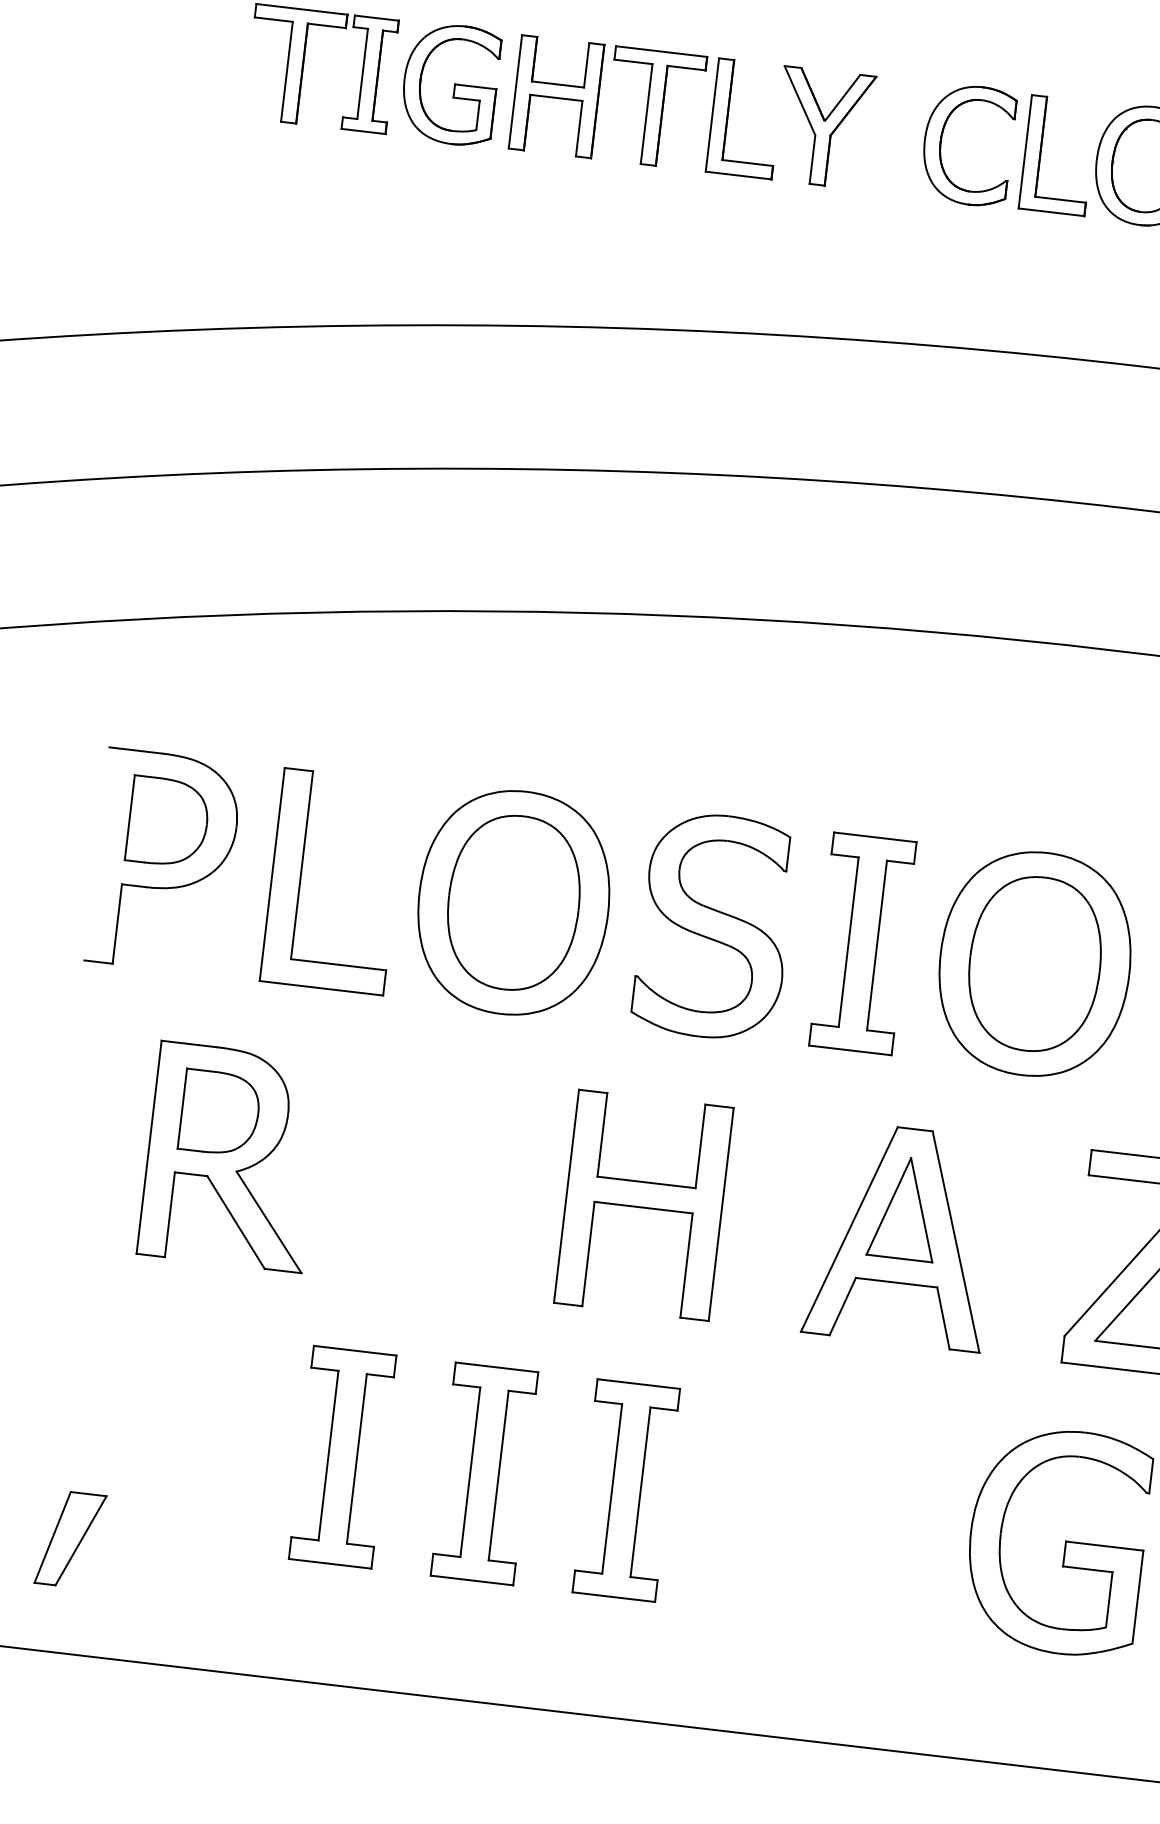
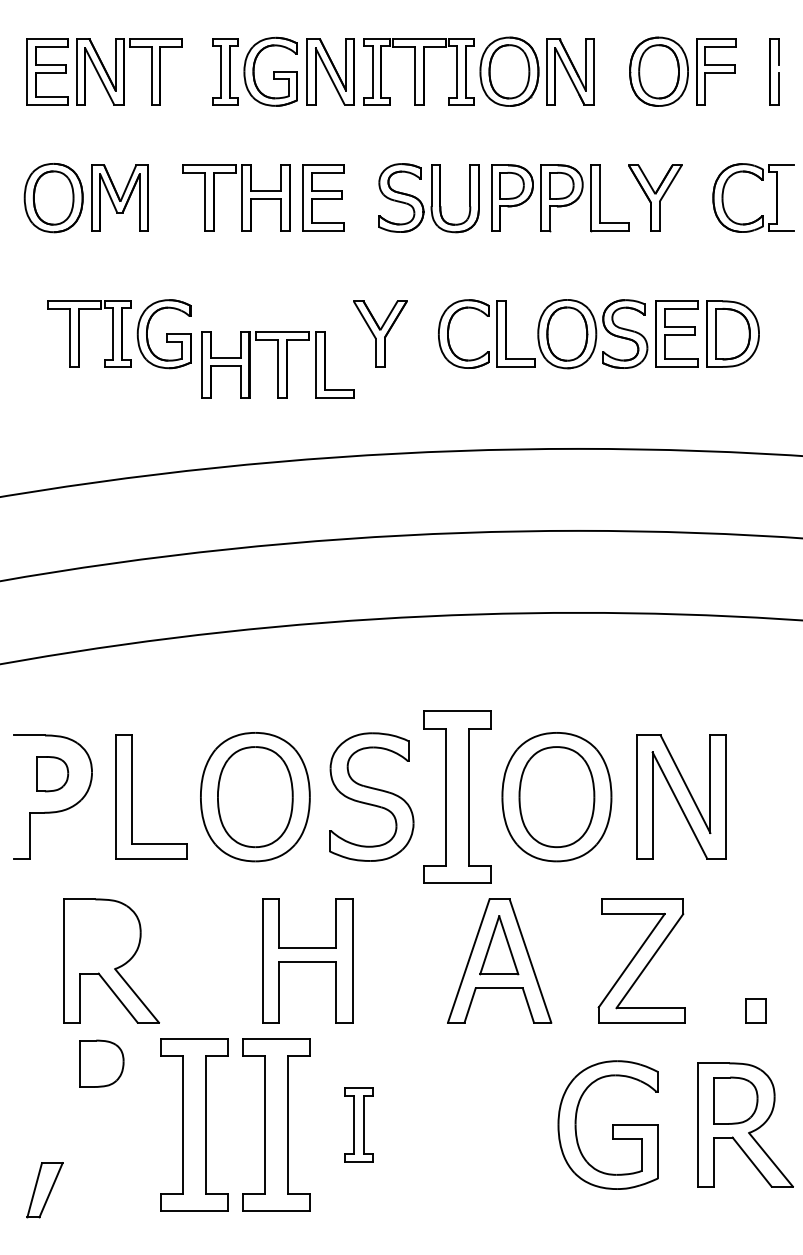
part: (646, 106) -> (277, 364), moved
part: (168, 820) -> (52, 773), size x0.7
part: (861, 942) -> (456, 796), size x1.4
part: (219, 1112) -> (101, 1063), moved
part: (643, 1204) -> (307, 960), moved
part: (342, 1456) -> (194, 1124), size x1.4
part: (483, 1472) -> (276, 1124), size x1.4
part: (625, 1489) -> (358, 1124), size x0.6

